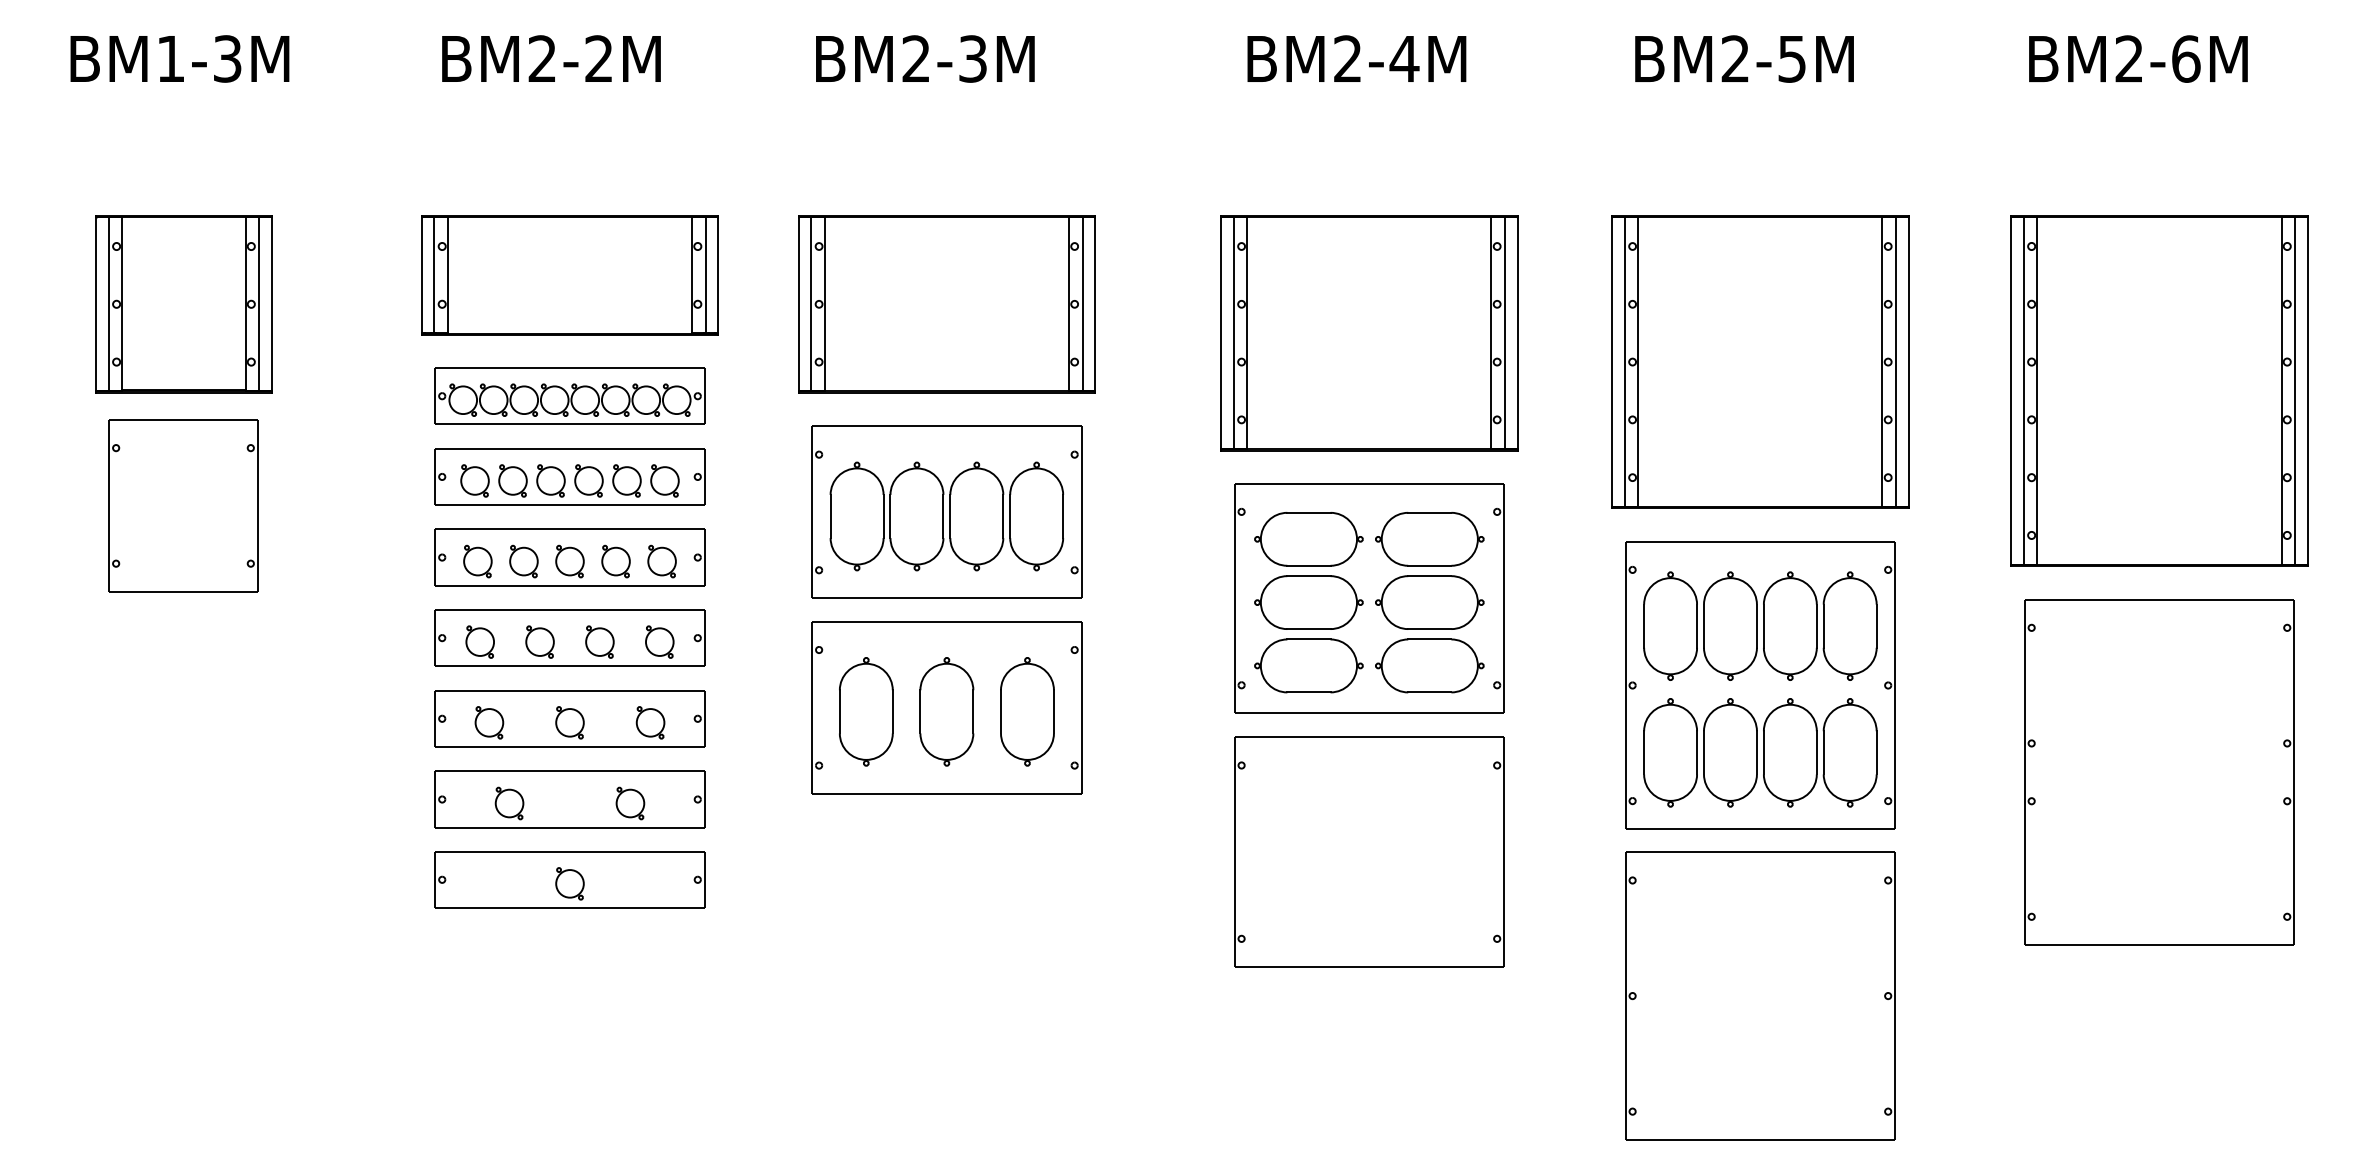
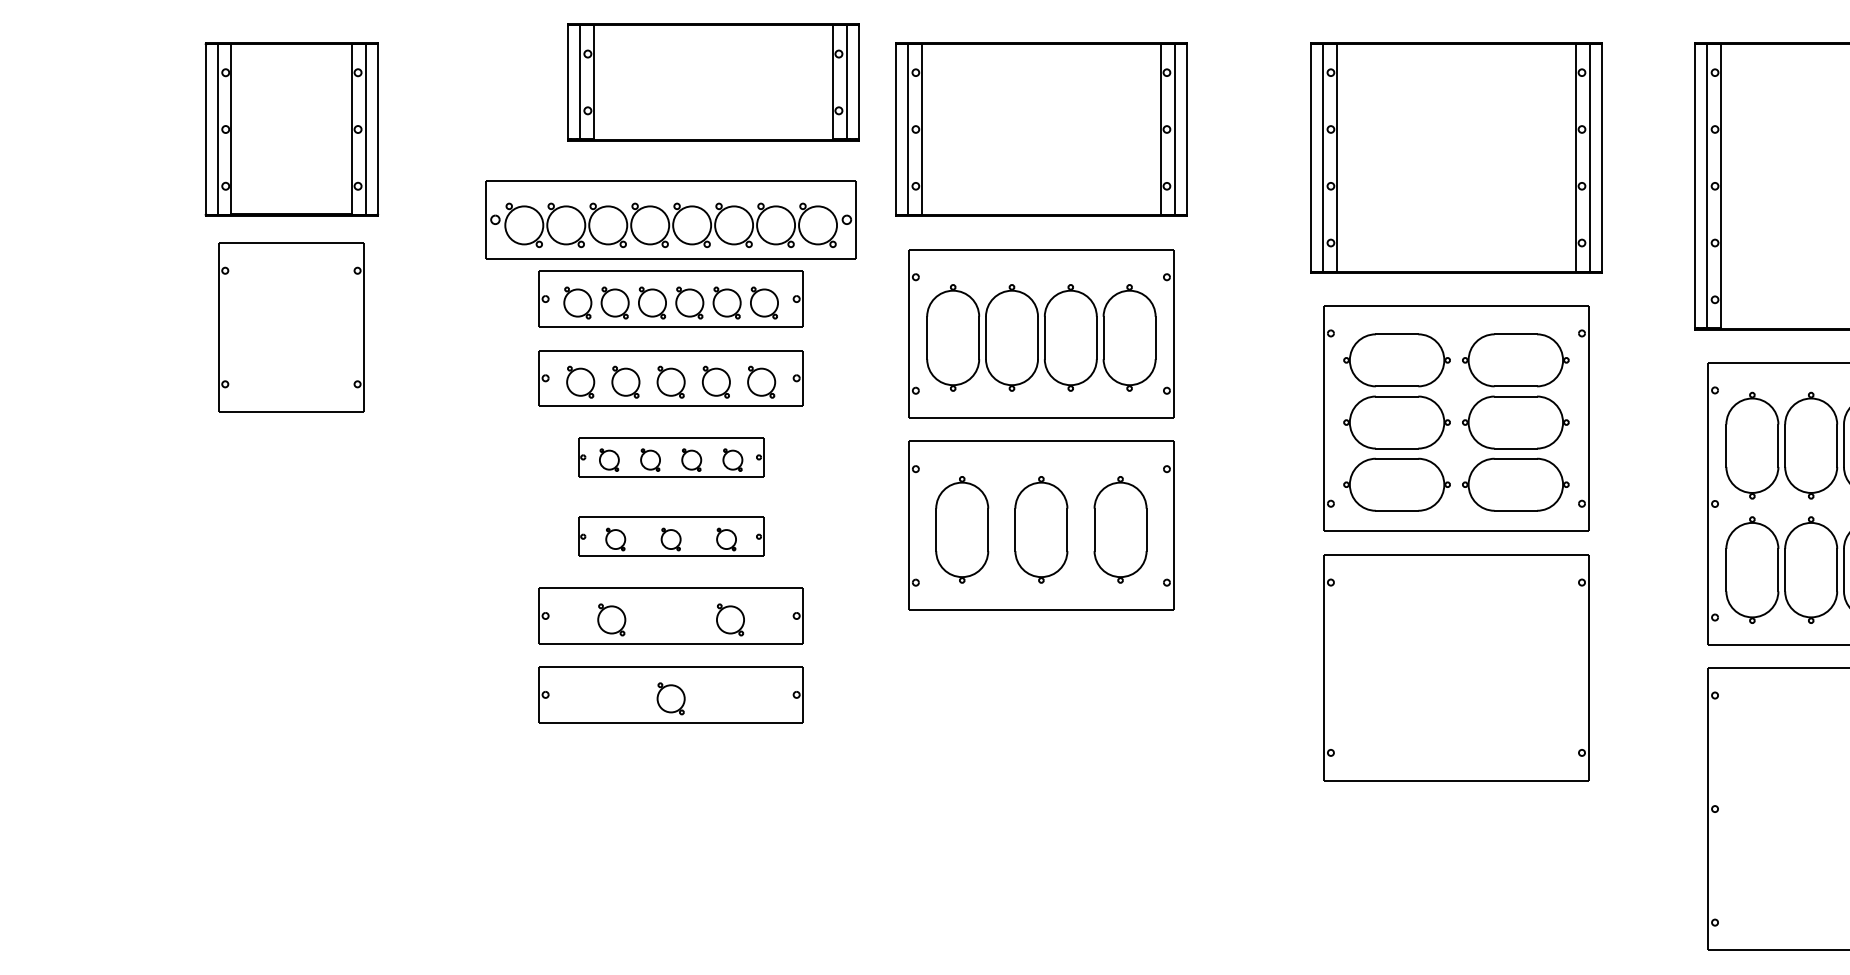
part: (569, 275) -> (712, 82), moved
part: (569, 395) -> (670, 219), size x1.4
part: (569, 637) -> (670, 456), size x0.7
part: (569, 718) -> (670, 536), size x0.7

